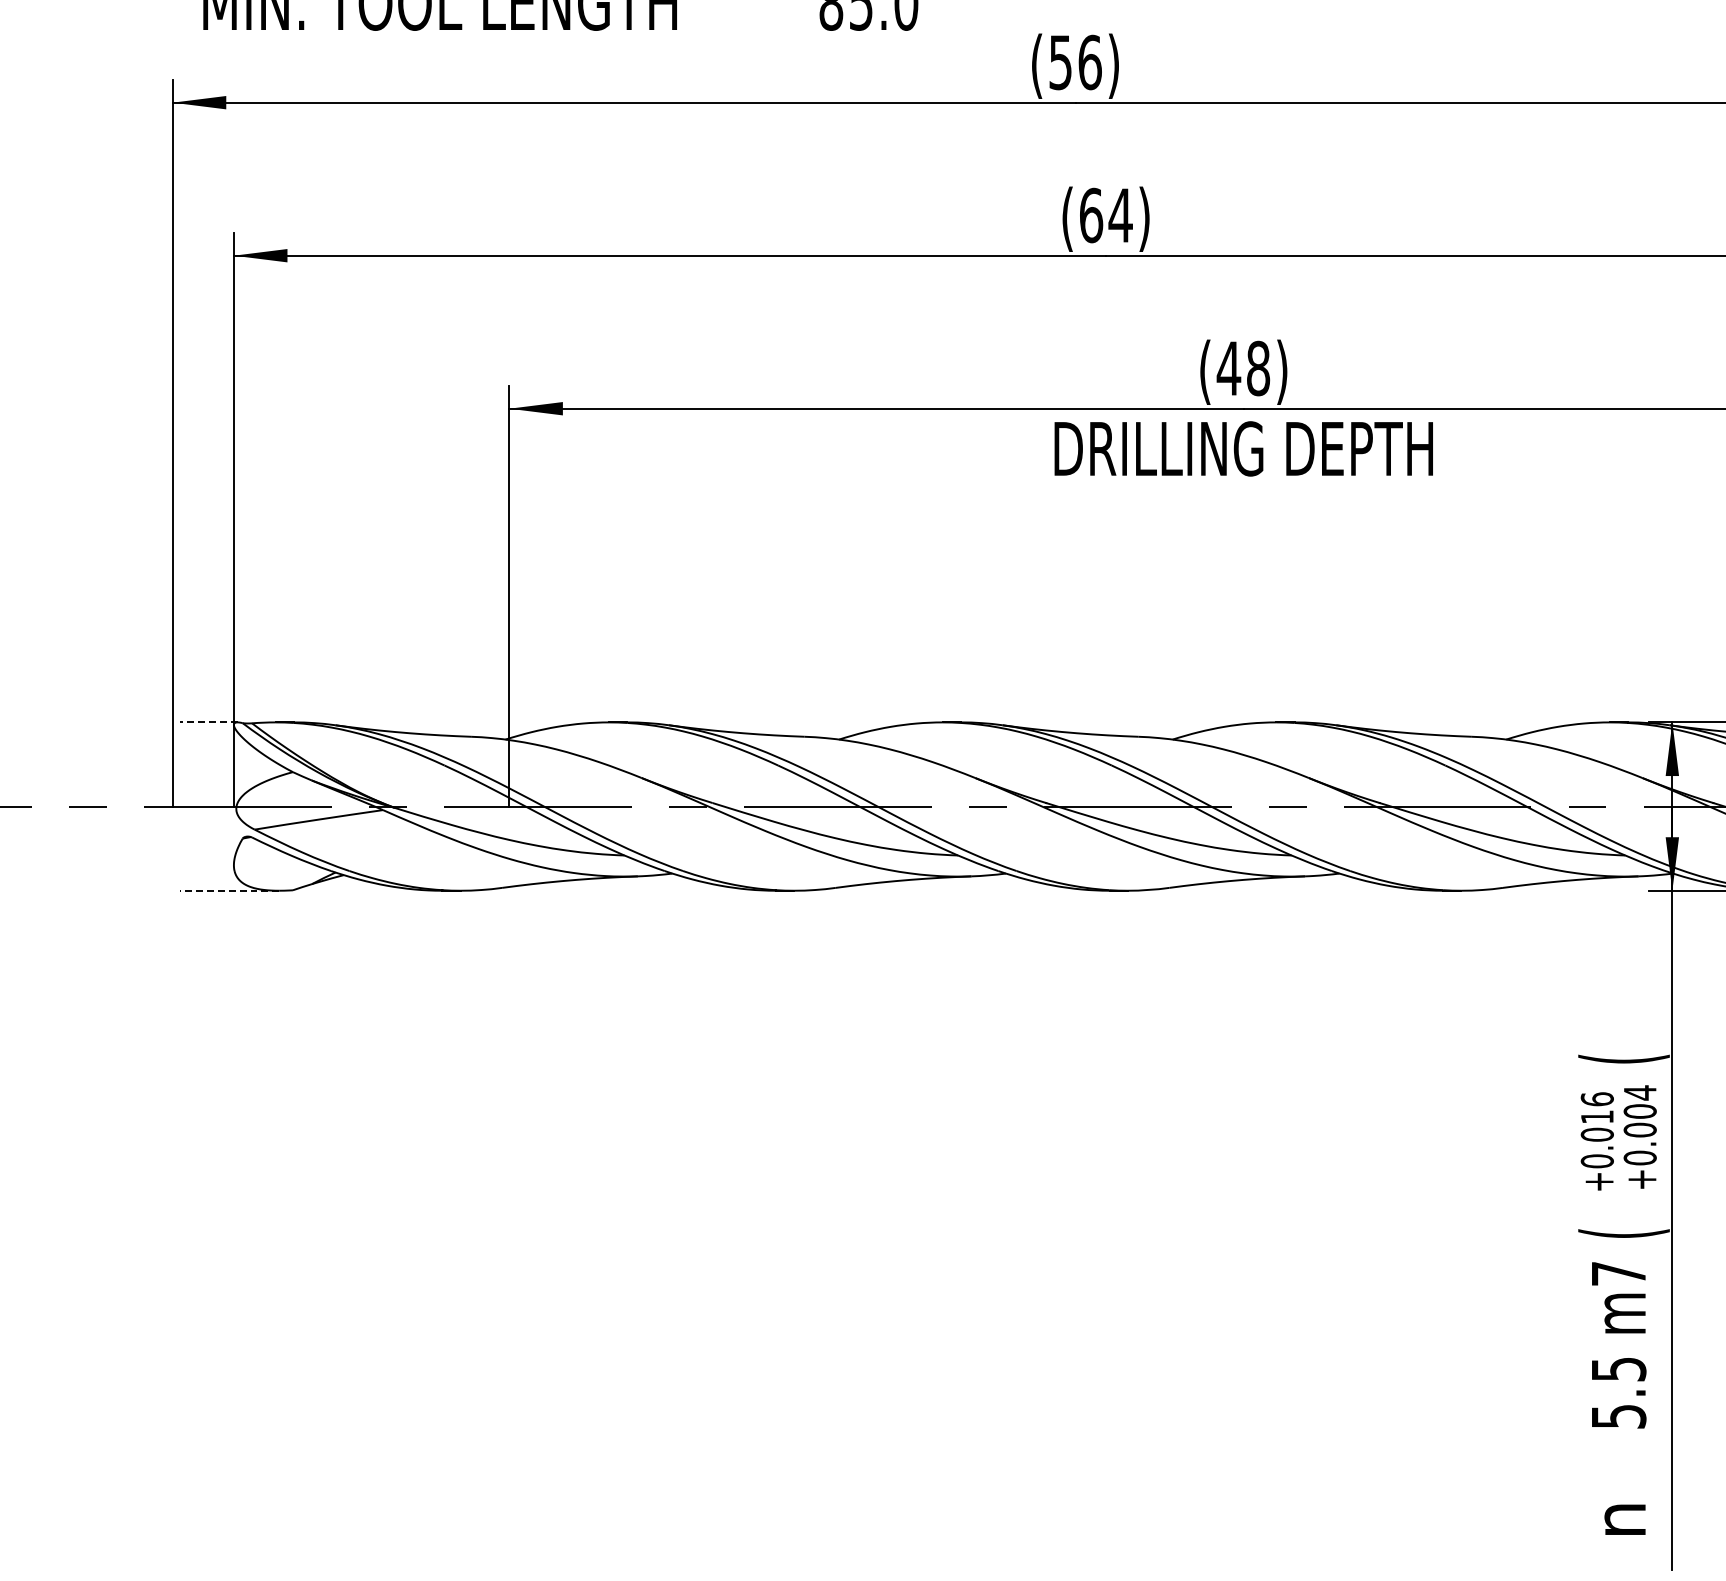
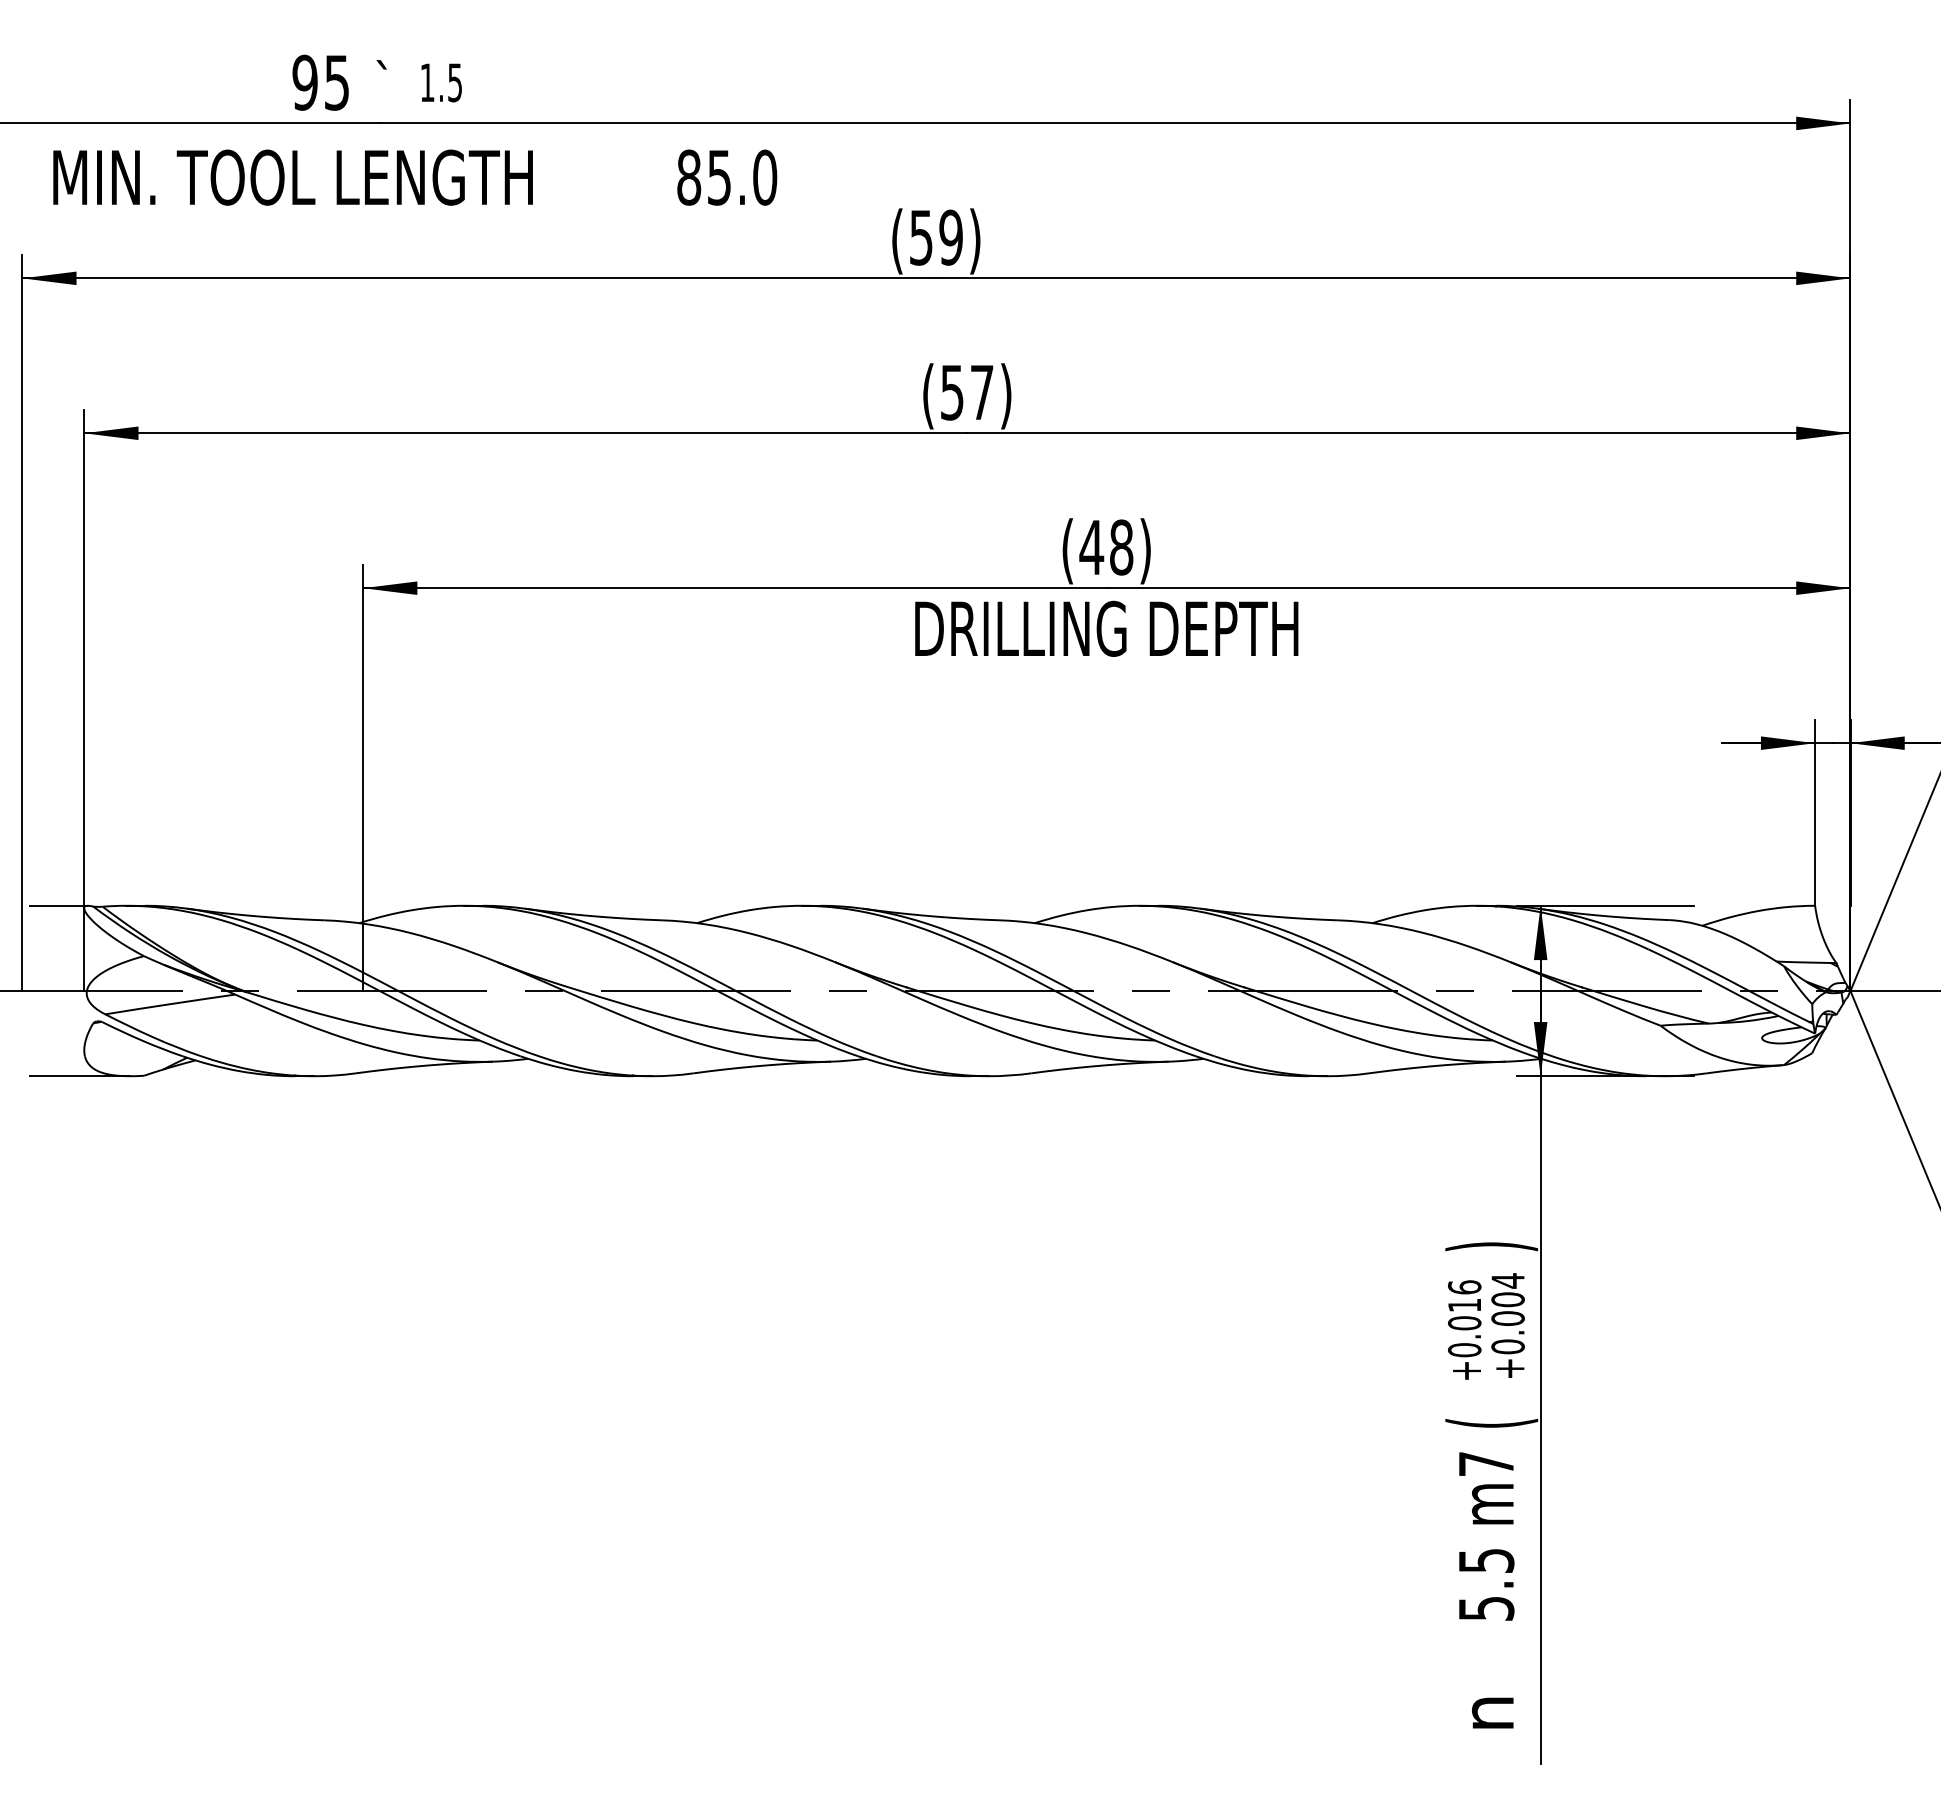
text: (1090, 62) -> (951, 237), (56) -> (59)
text: (1106, 215) -> (967, 392), (64) -> (57)
line: (208, 722) -> (58, 905), dashed -> solid
line: (229, 891) -> (79, 1076), dashed -> solid
text: (1623, 1058) -> (1491, 1246), ( -> )

